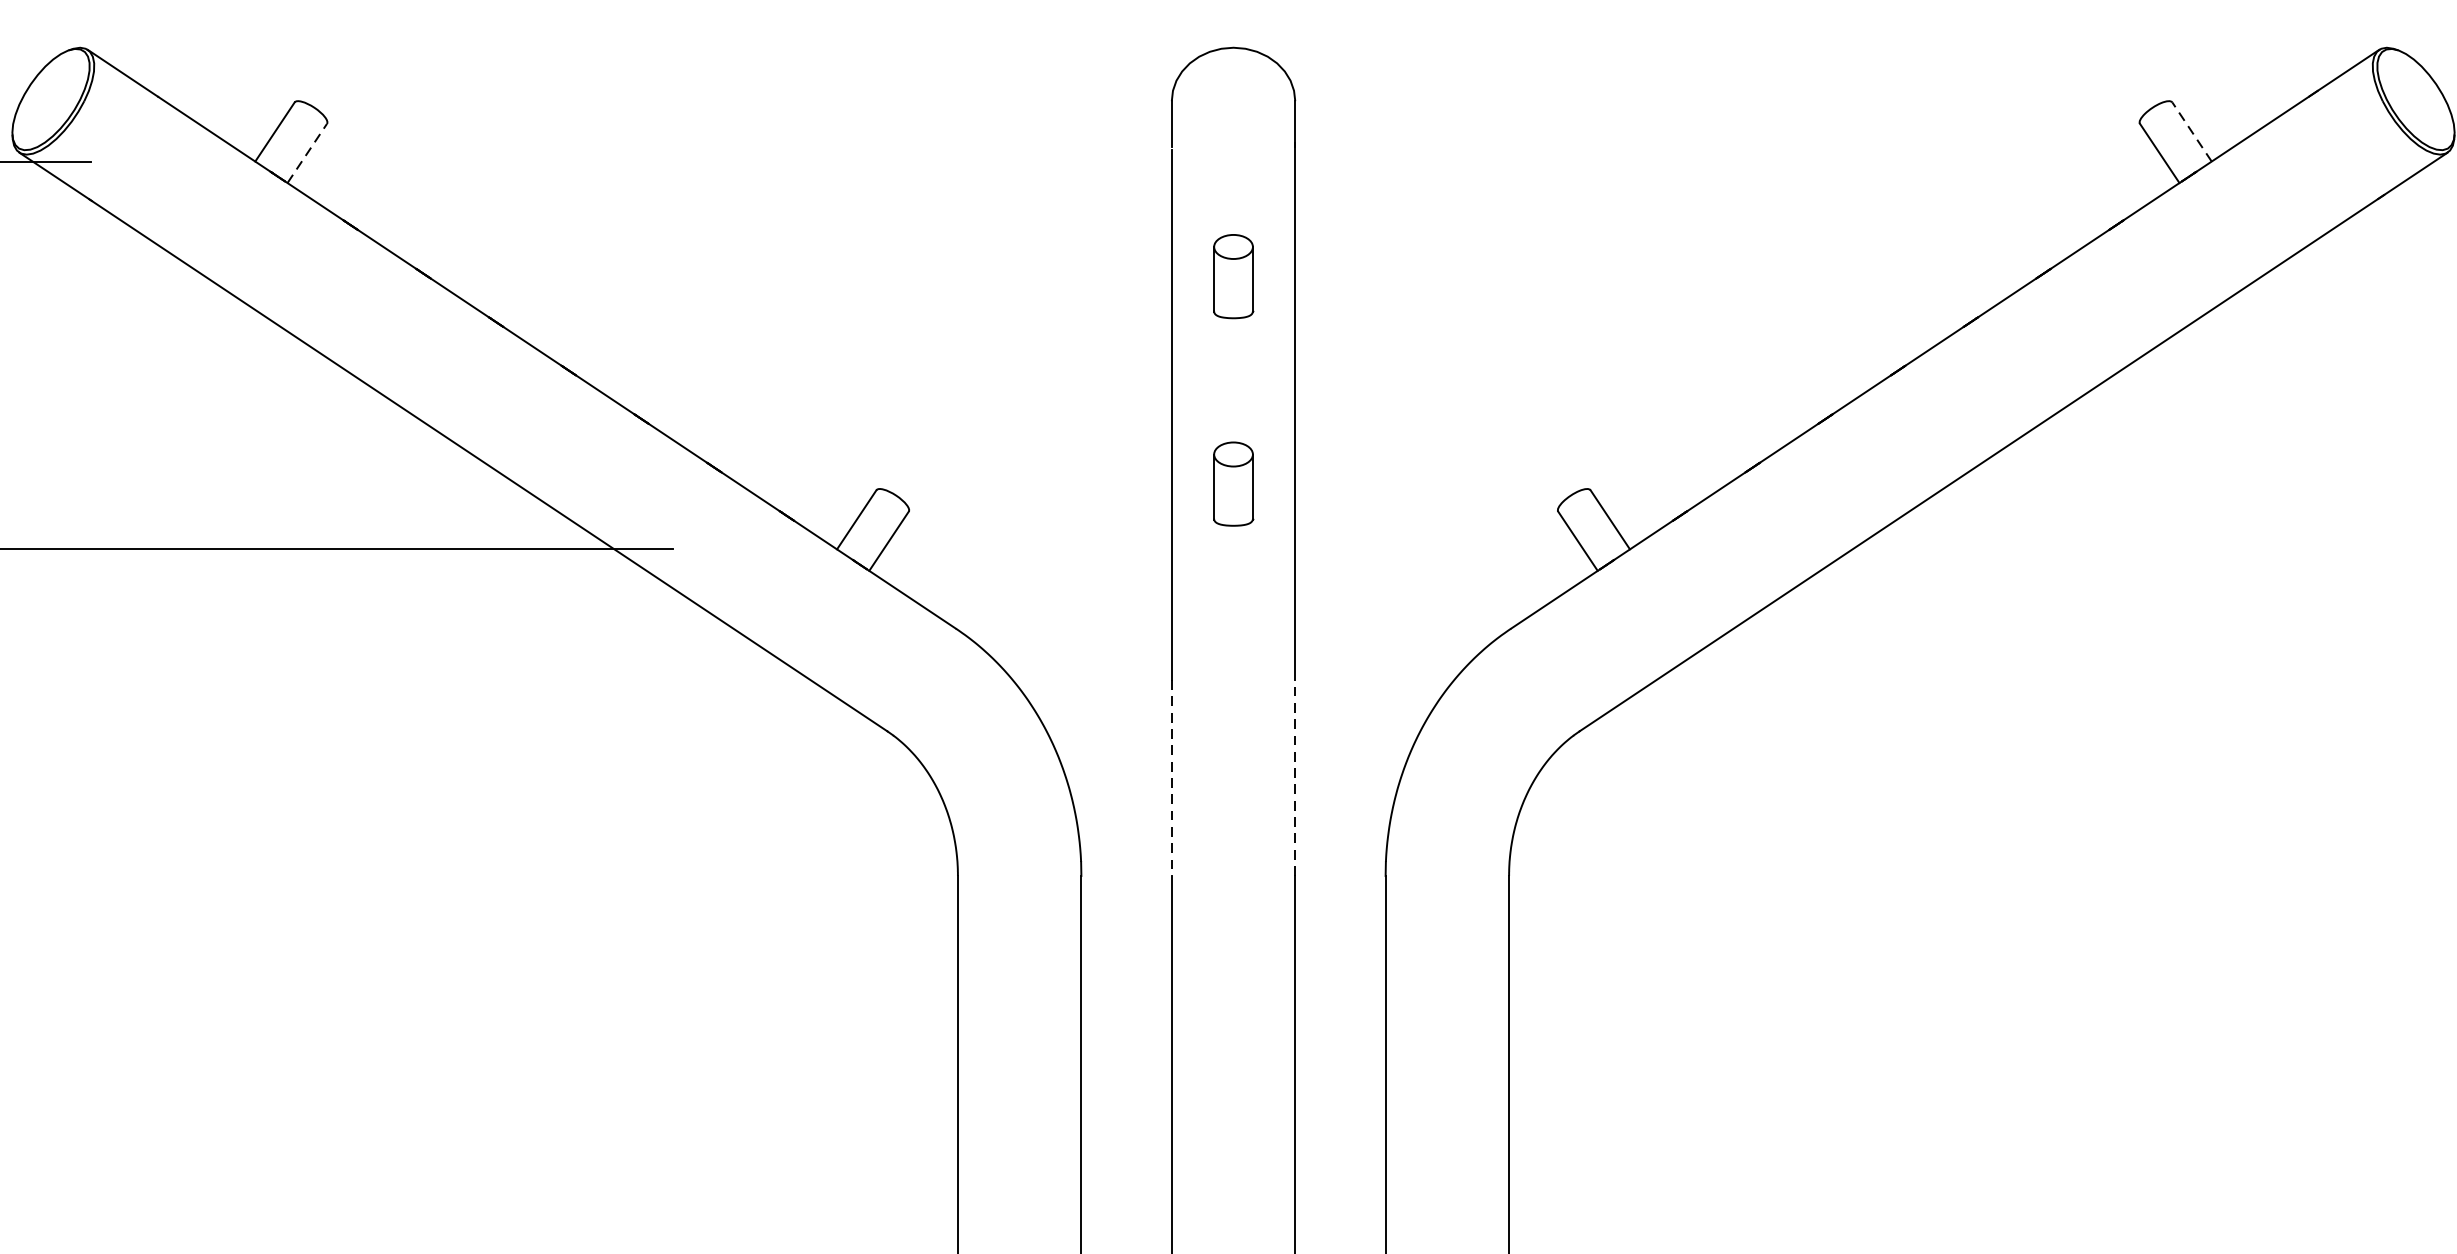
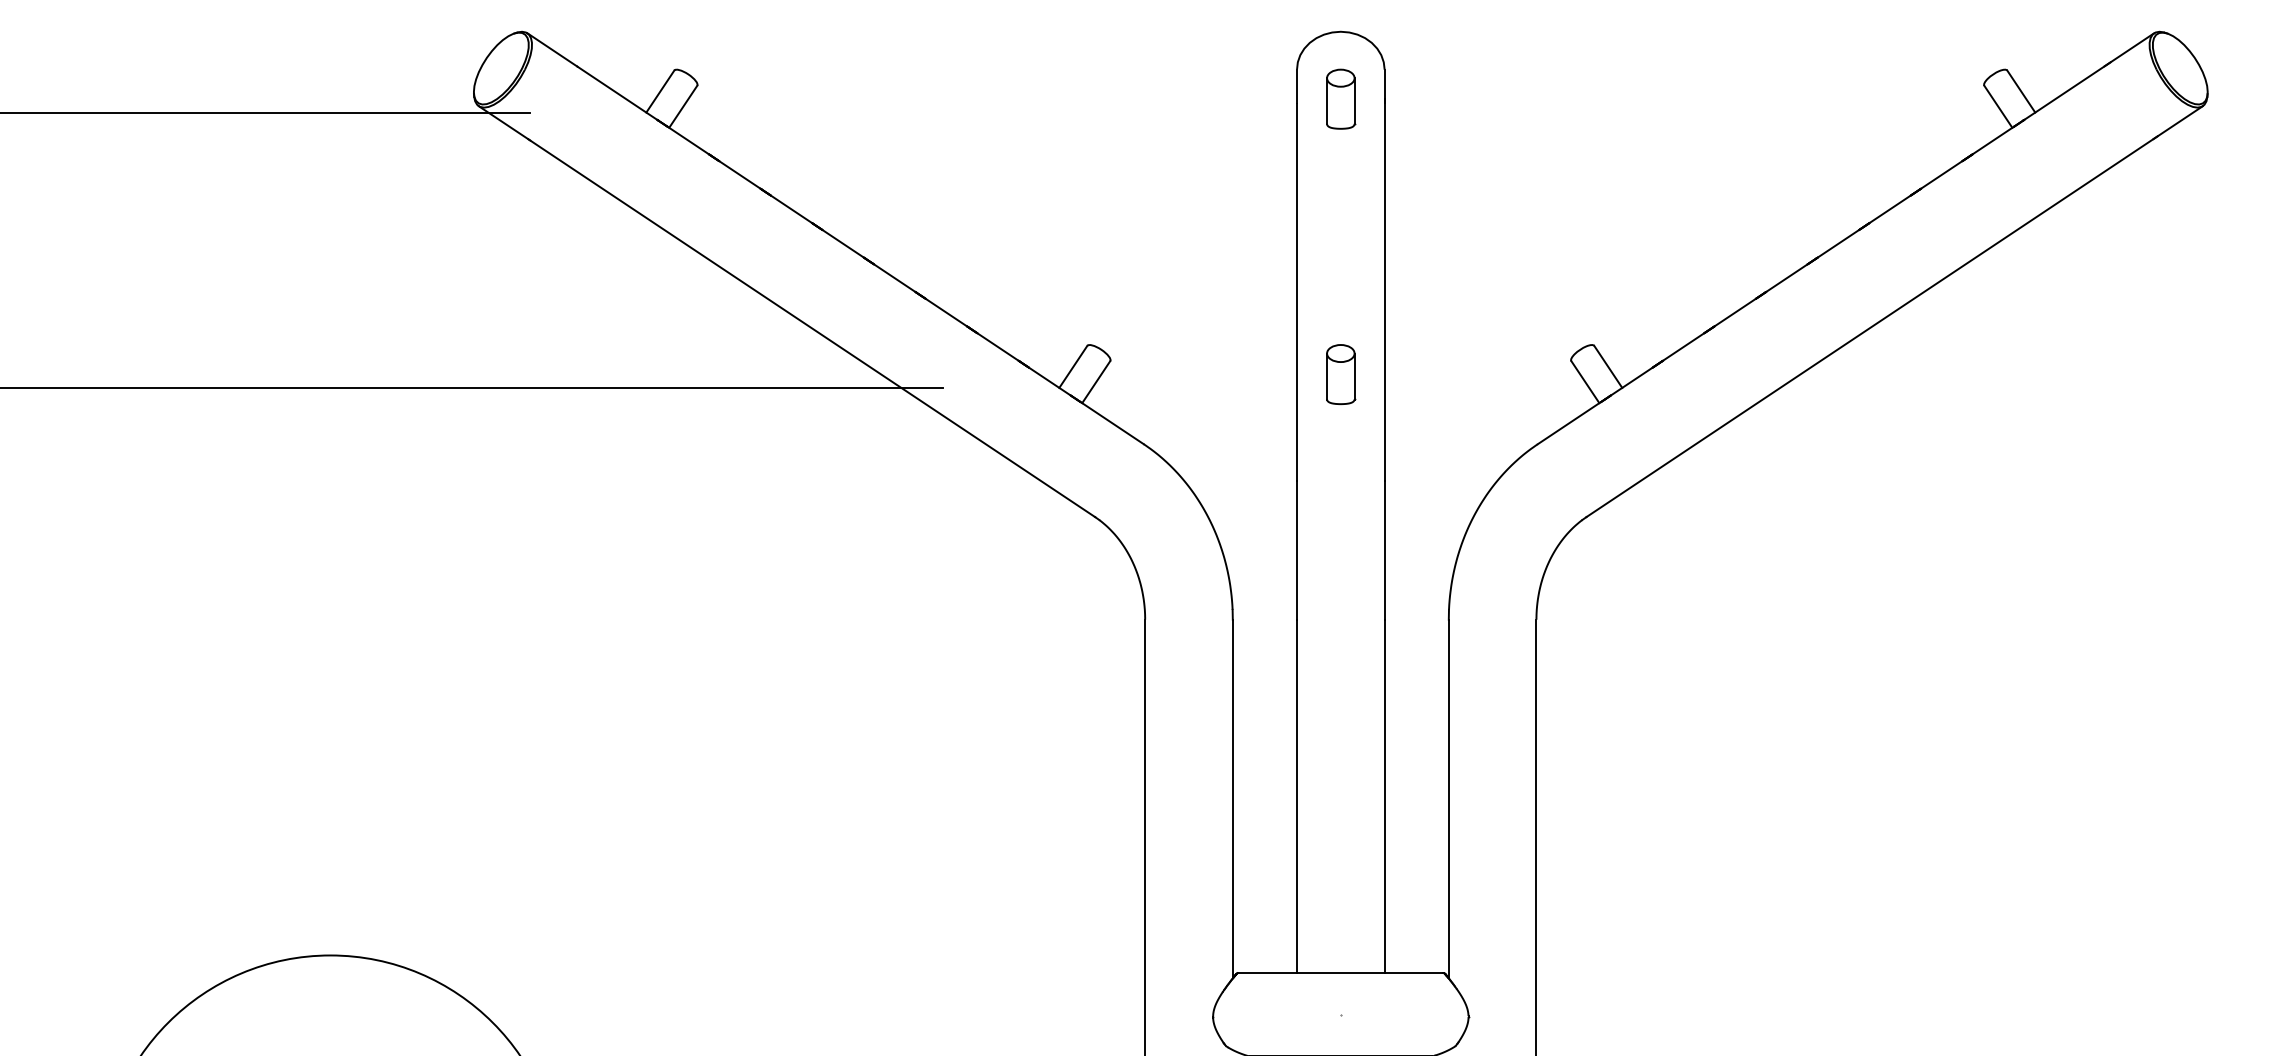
line: (2190, 131) -> (2020, 91), dashed -> solid
line: (307, 153) -> (683, 106), dashed -> solid
part: (1234, 275) -> (1341, 98), moved
part: (1234, 484) -> (1341, 374), moved
line: (1172, 778) -> (1297, 550), dashed -> solid
line: (1295, 778) -> (1384, 550), dashed -> solid

